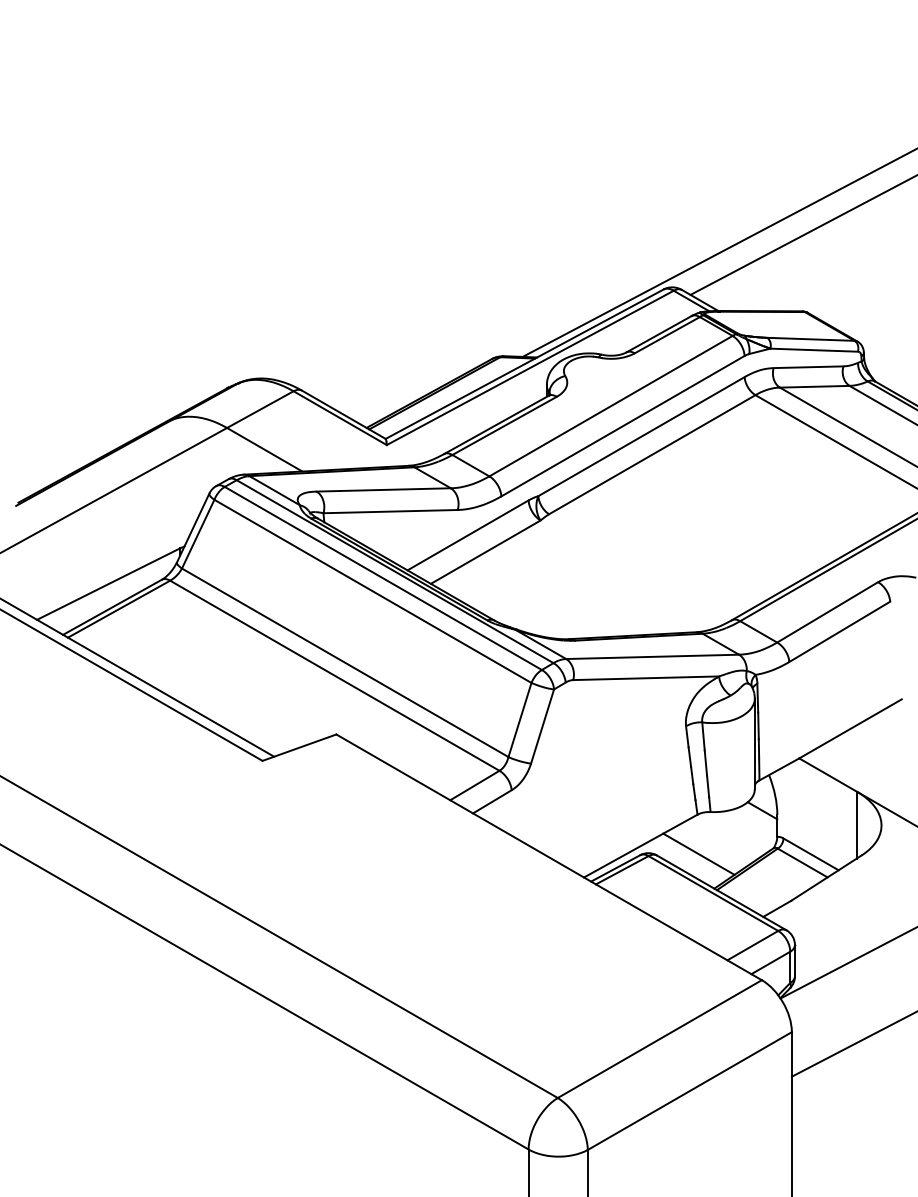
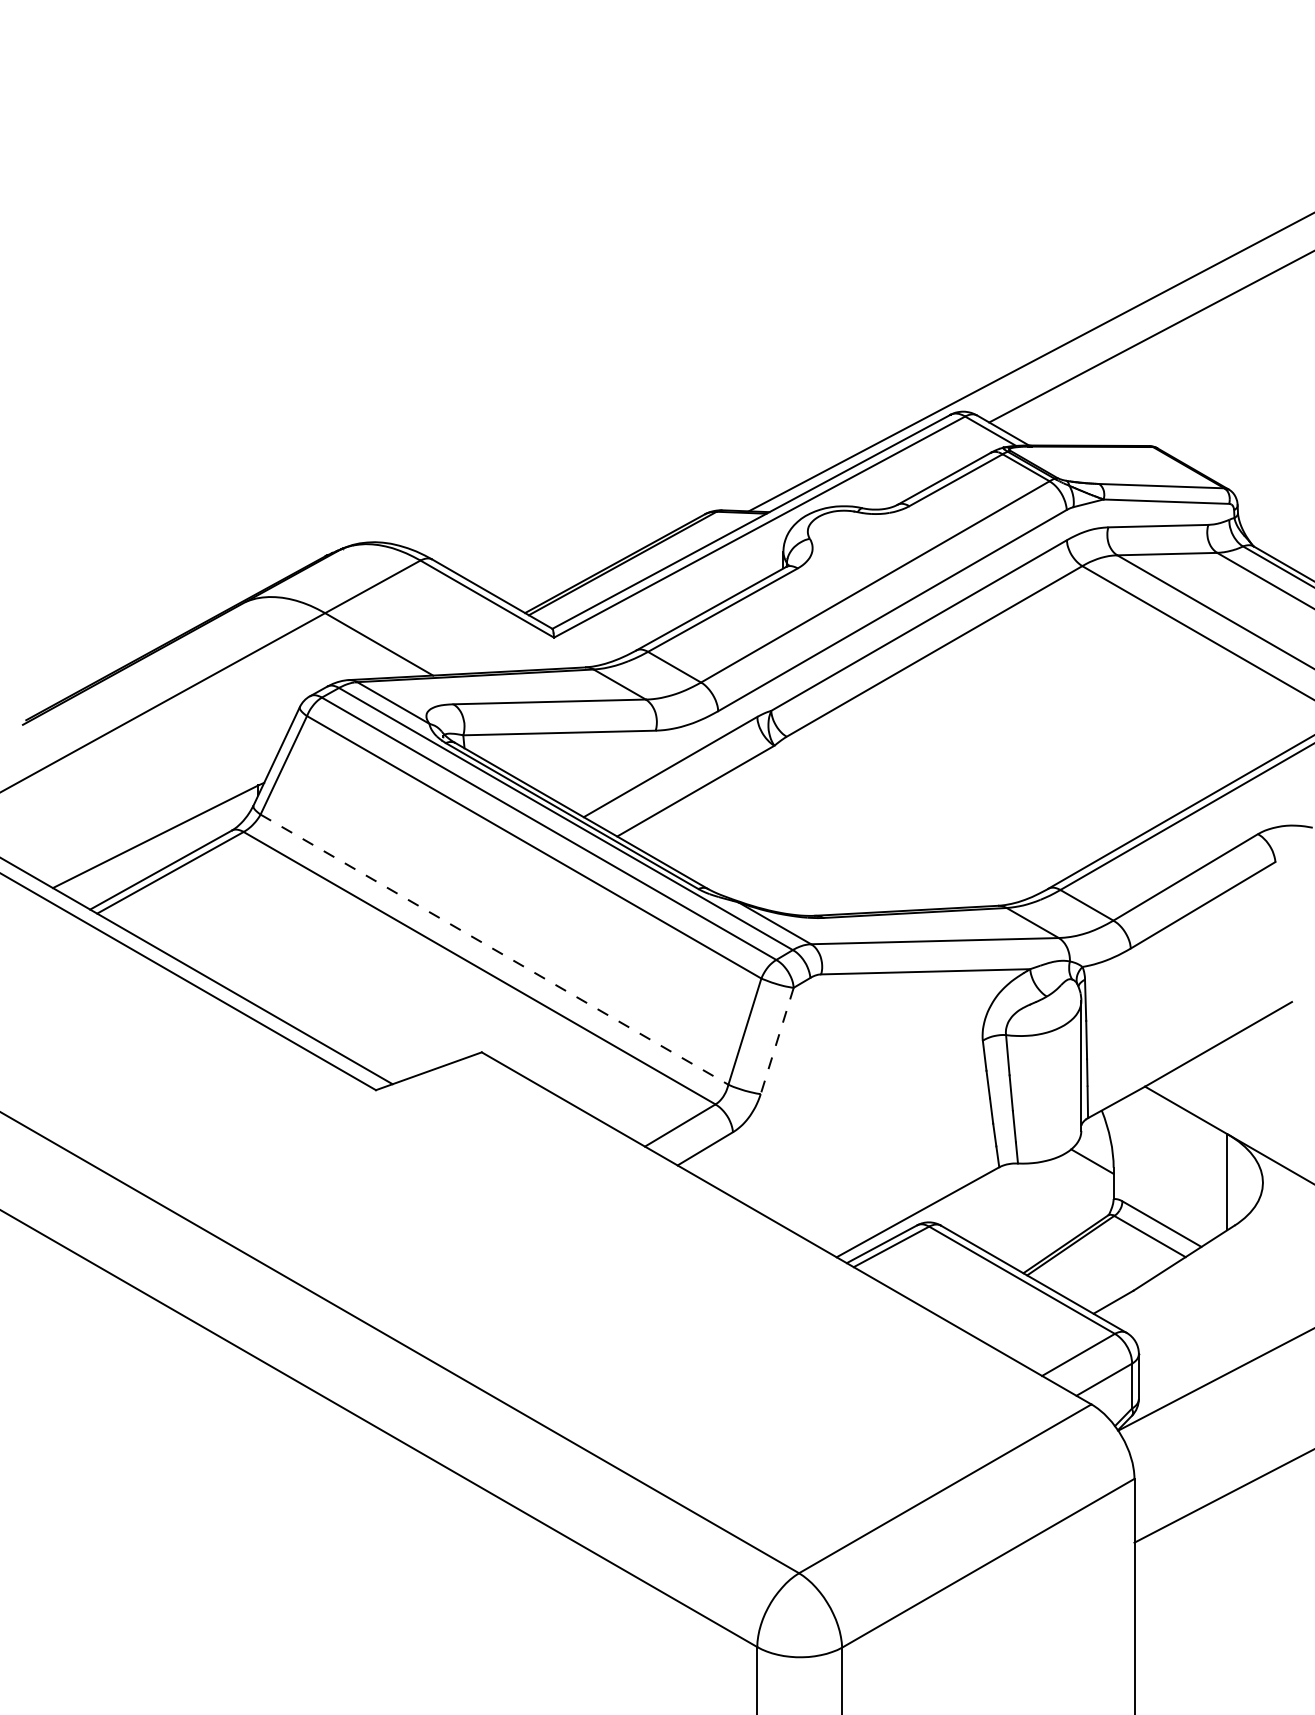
line: (345, 662) -> (494, 949), solid -> dashed
line: (542, 726) -> (777, 1040), solid -> dashed
line: (698, 853) -> (1000, 1222), removed

